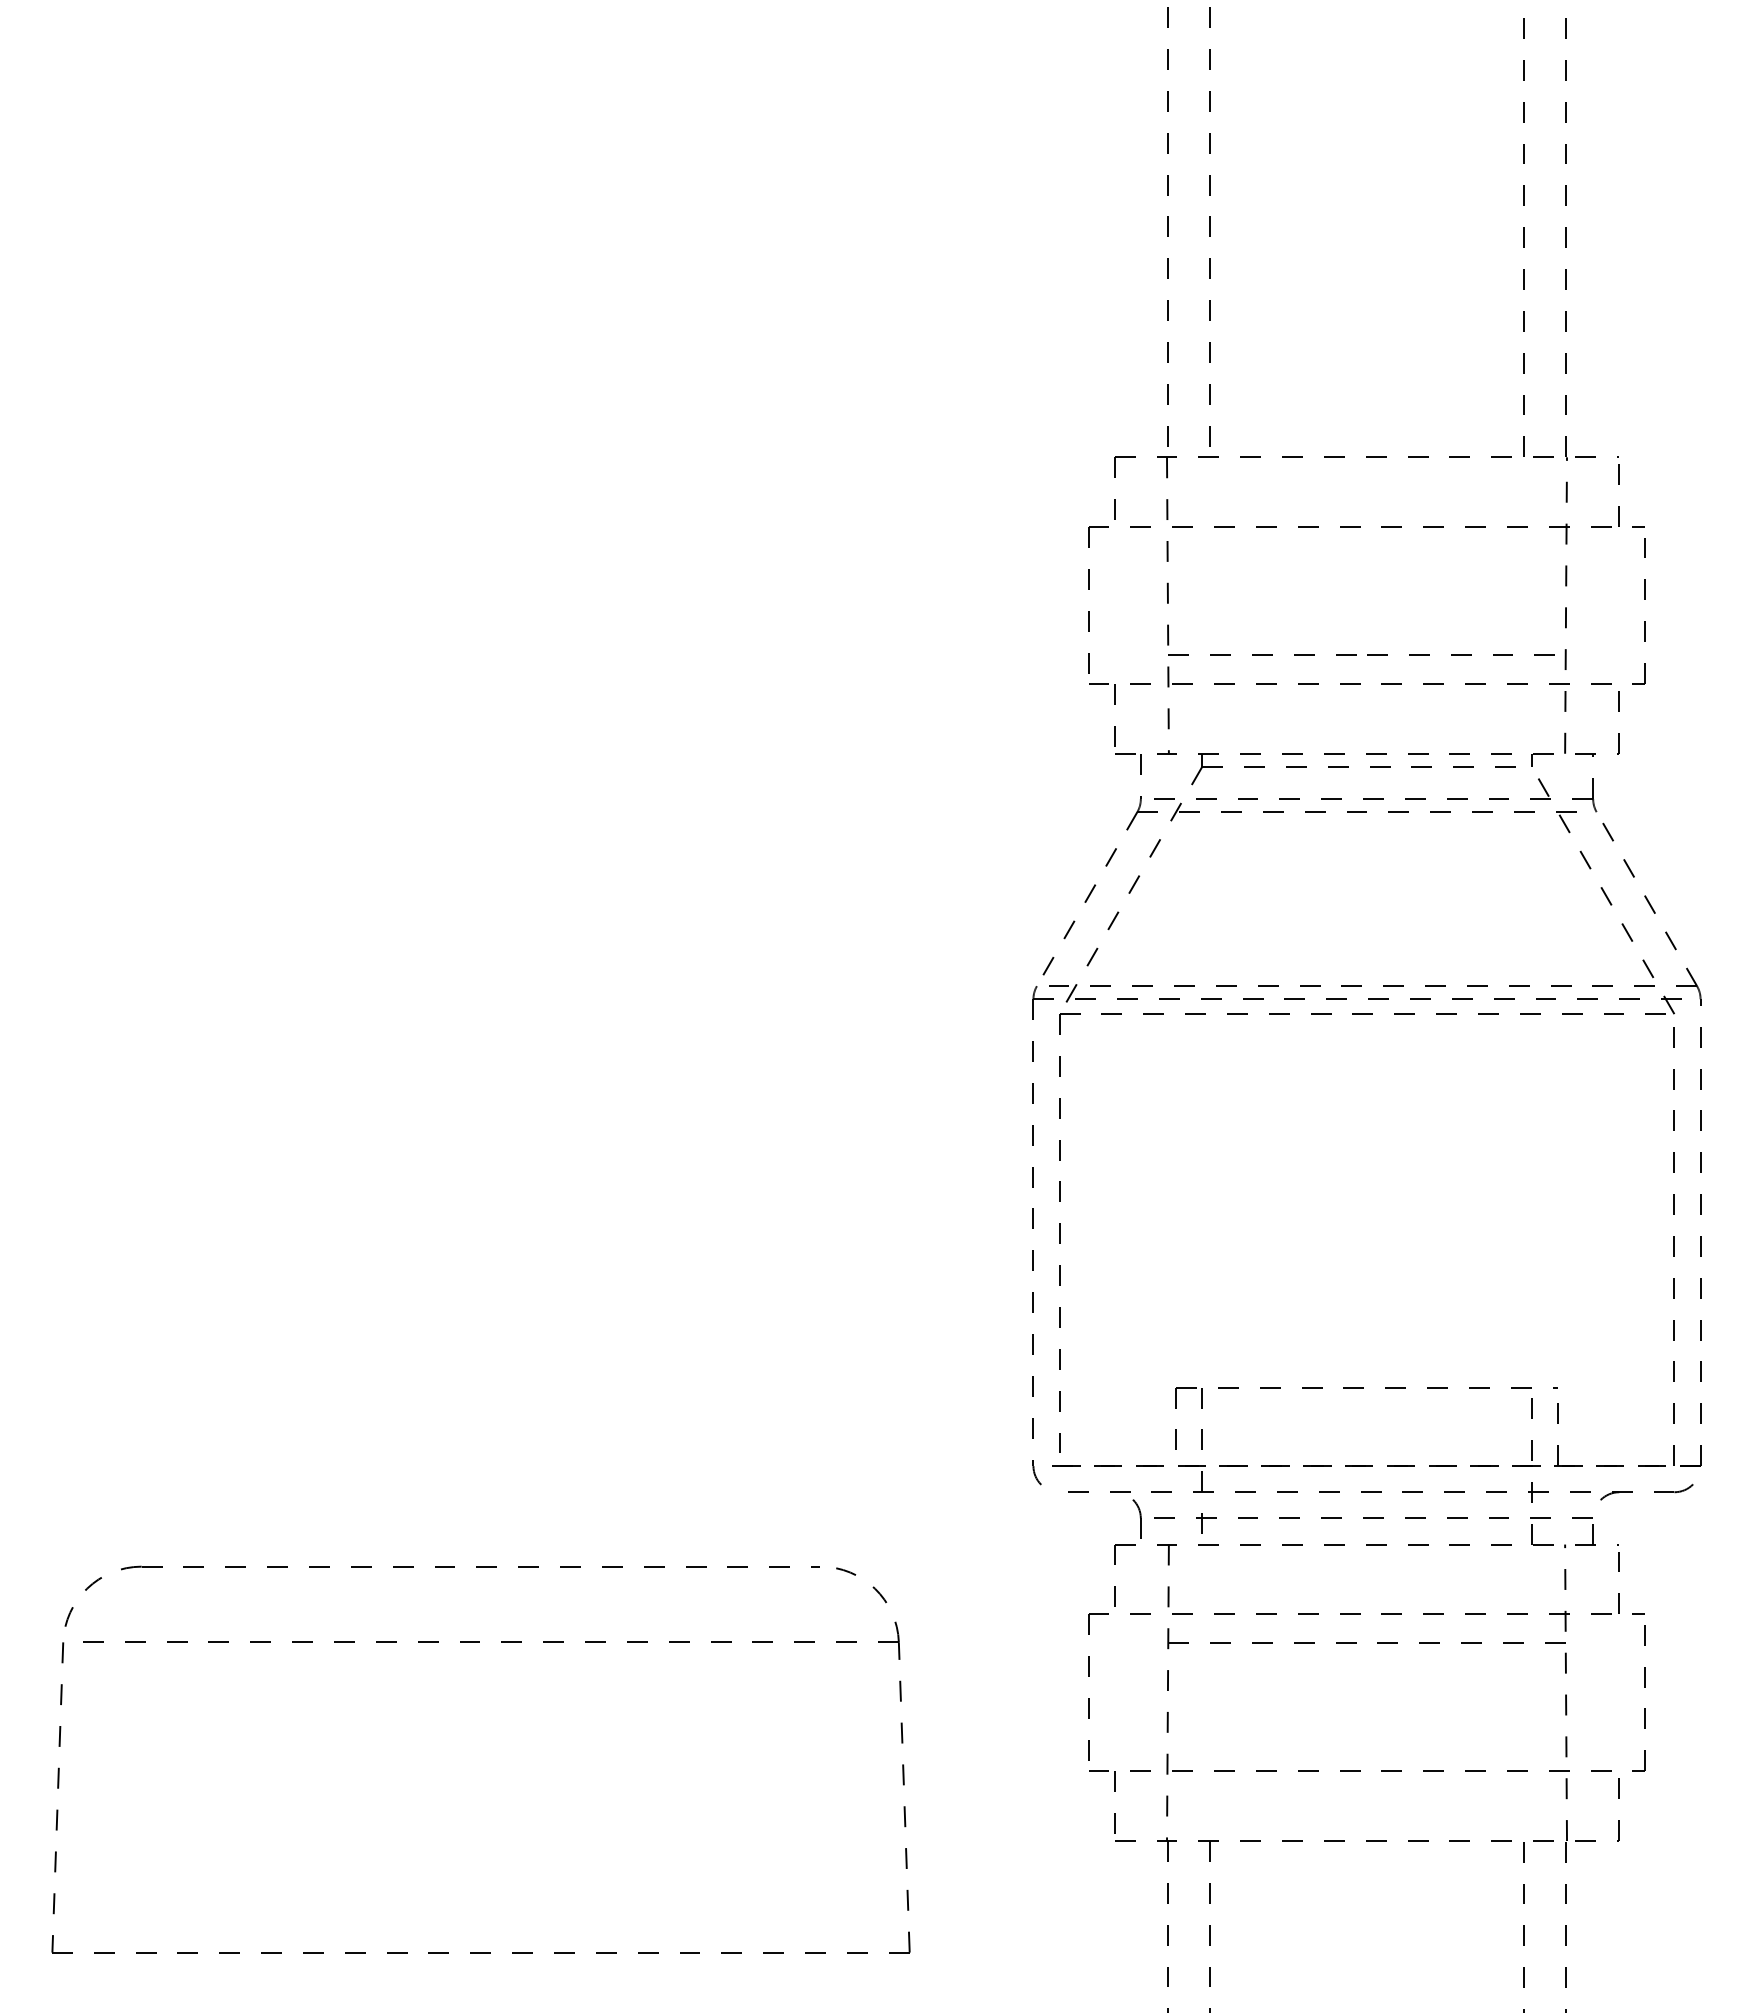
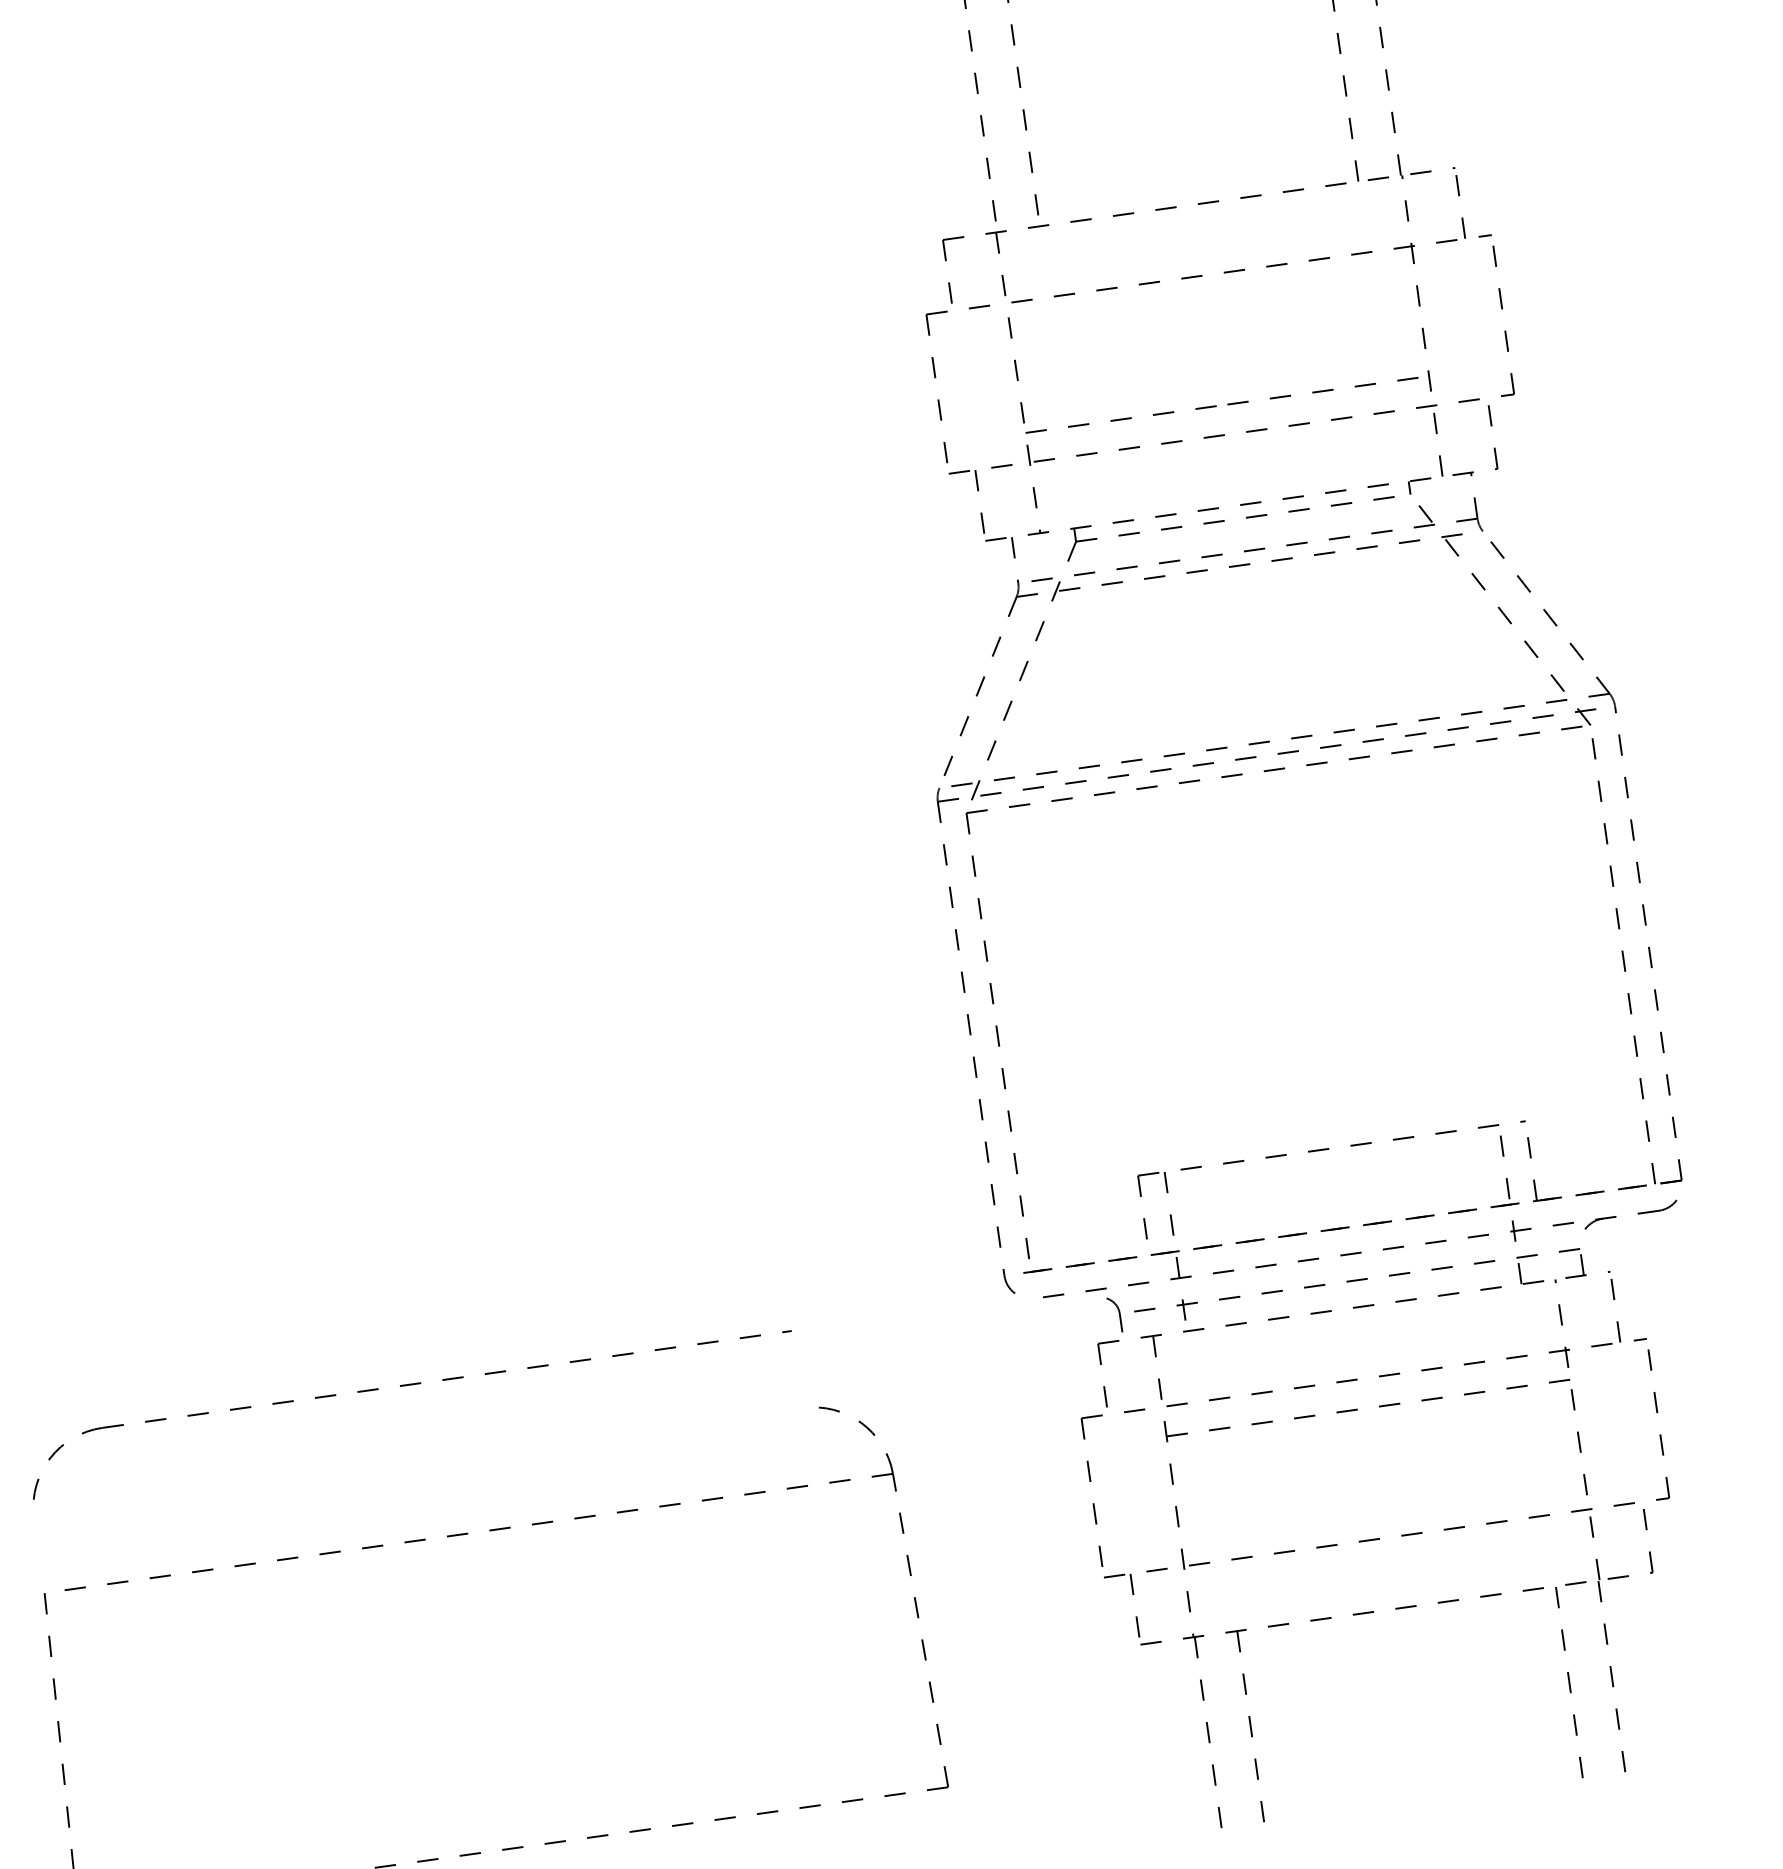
part: (1136, 1518) -> (1116, 1314), size x0.7
part: (441, 1567) -> (407, 1385), moved

